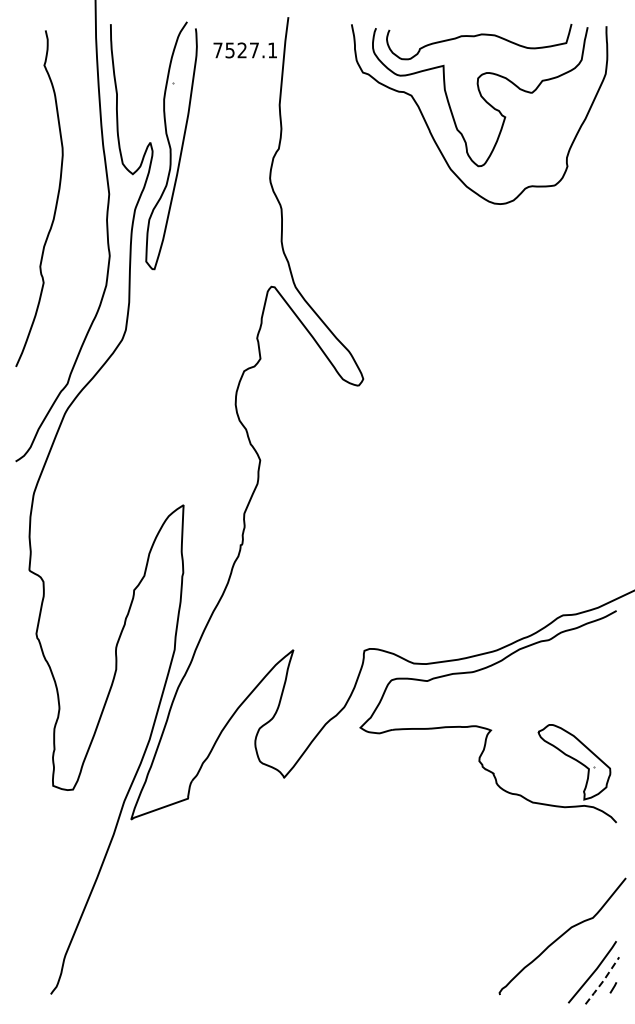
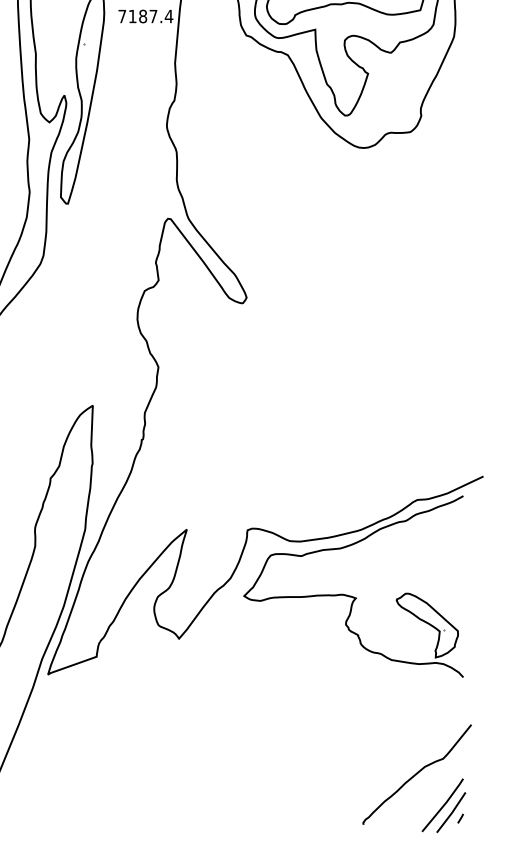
text: (251, 50) -> (150, 16), 7527.1 -> 7187.4
line: (602, 981) -> (451, 813), dashed -> solid

